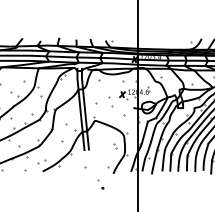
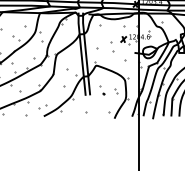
part: (100, 184) -> (101, 90), moved

